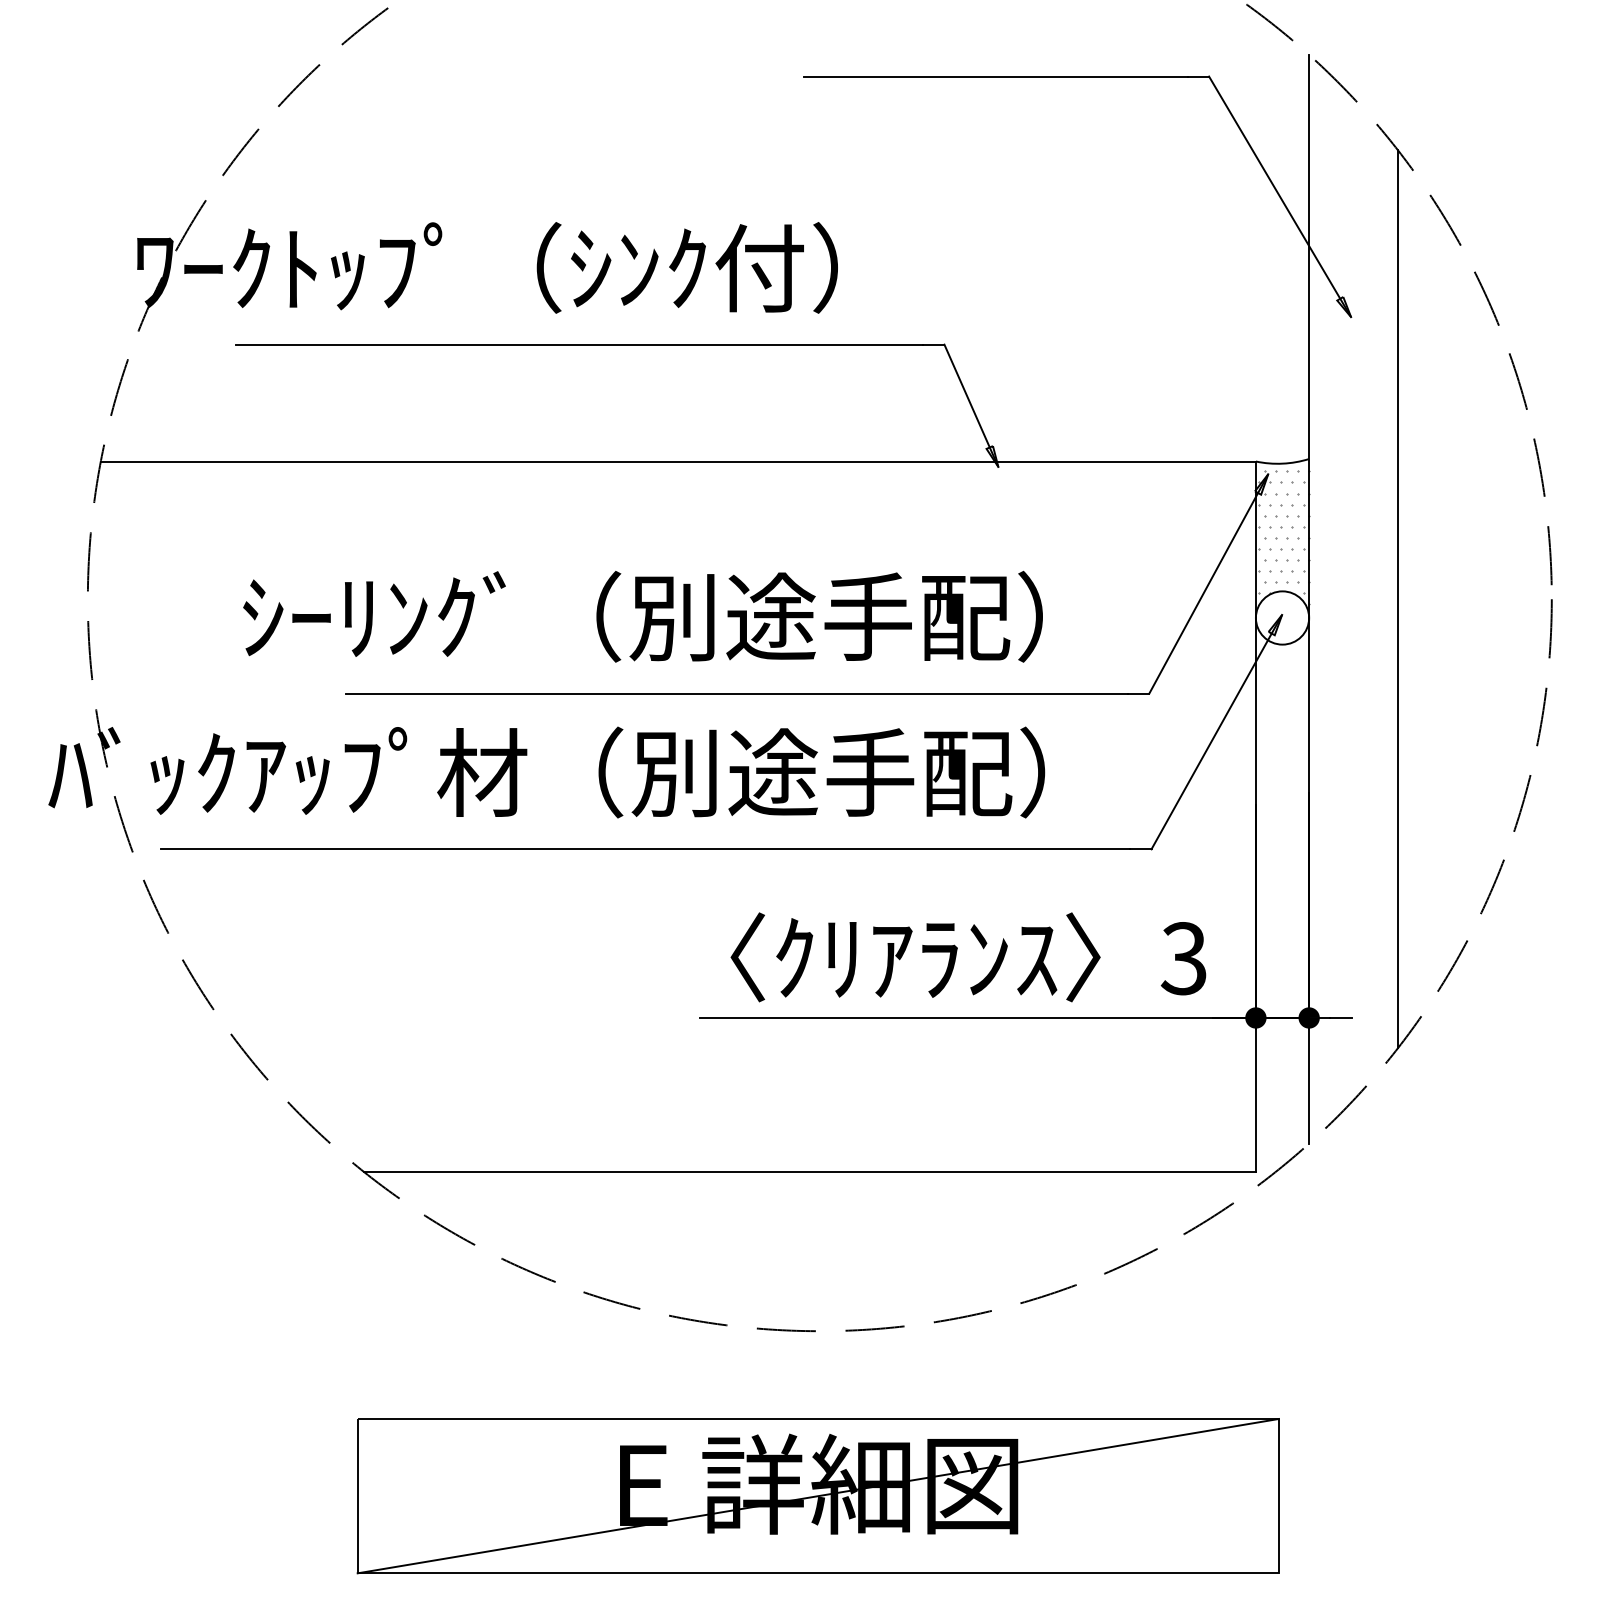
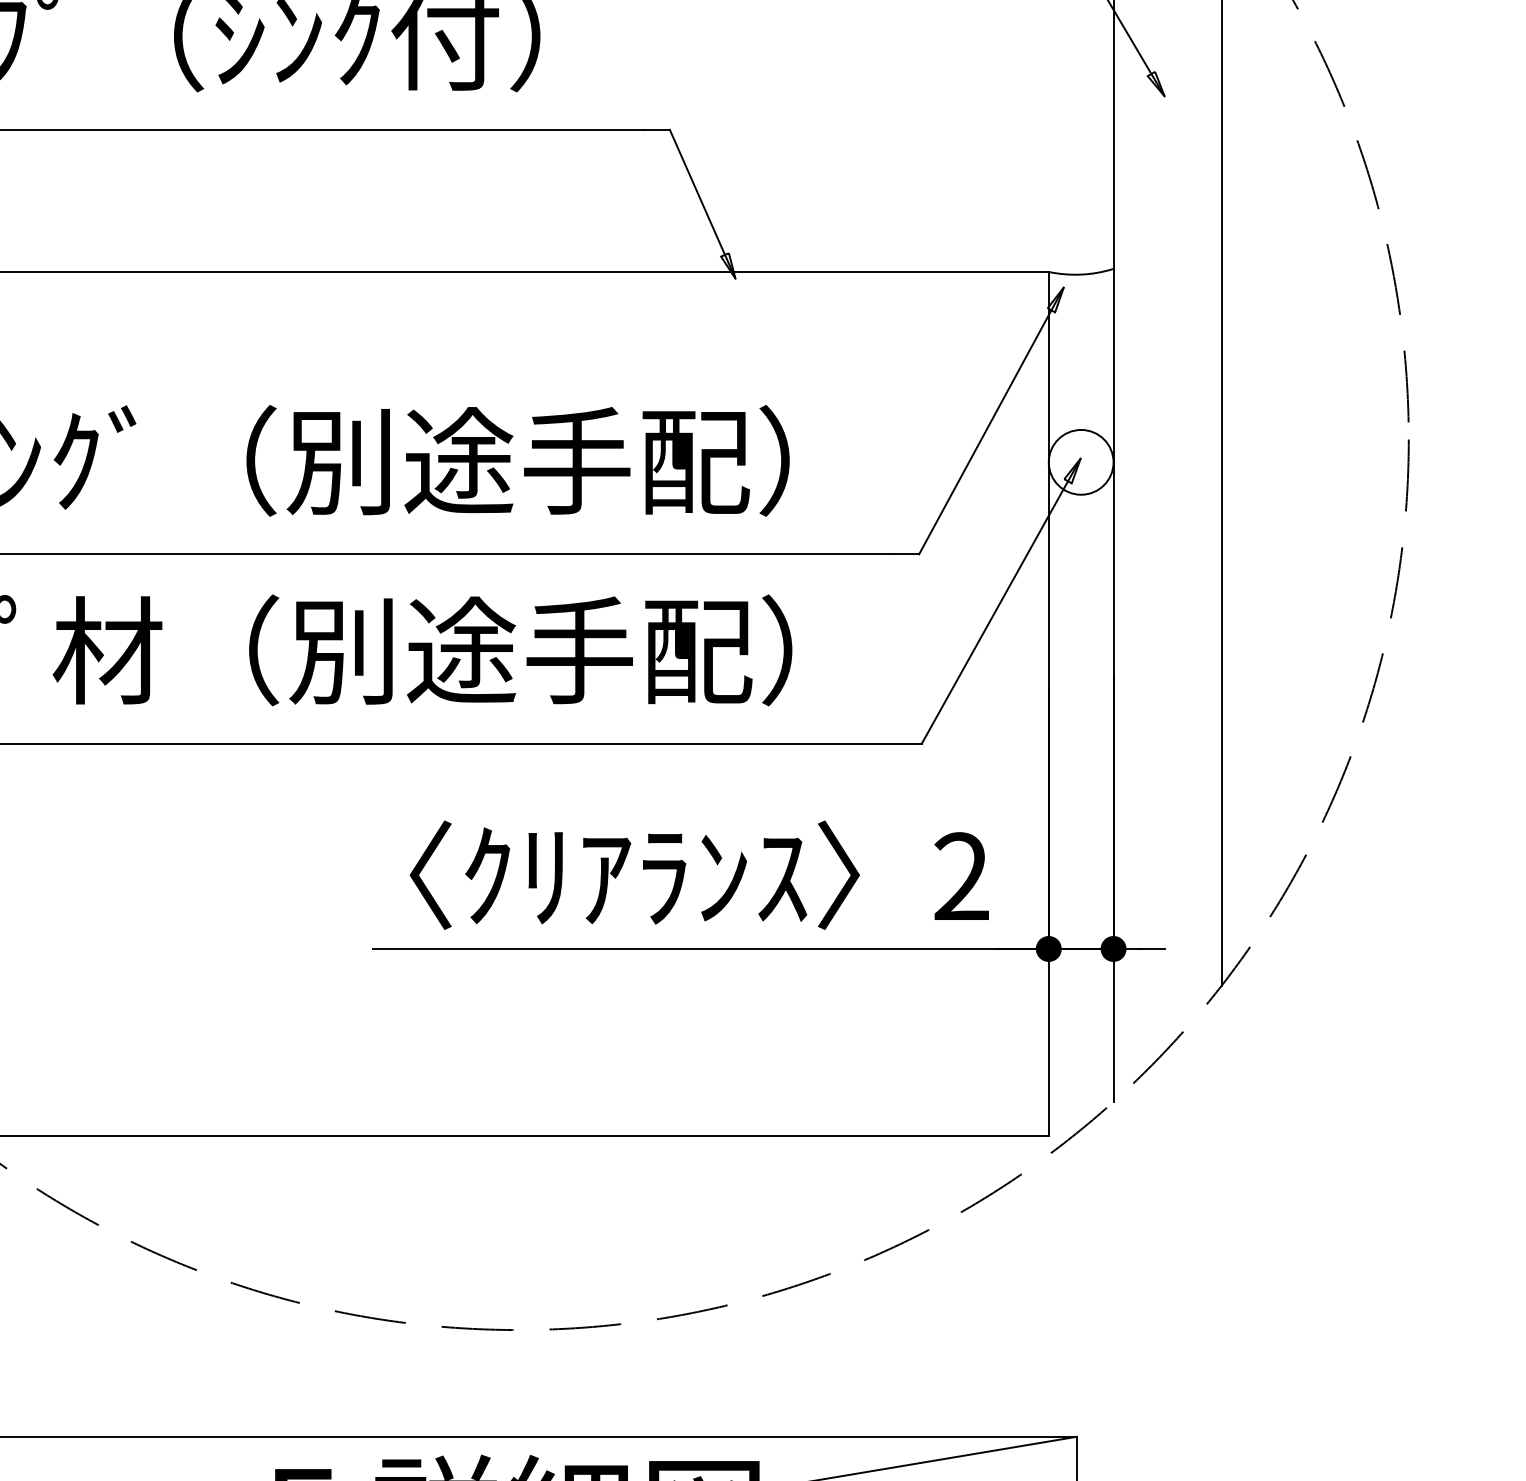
hatch: (1284, 537) -> (1083, 364), removed
text: (1183, 958) -> (960, 876), 3 -> 2

